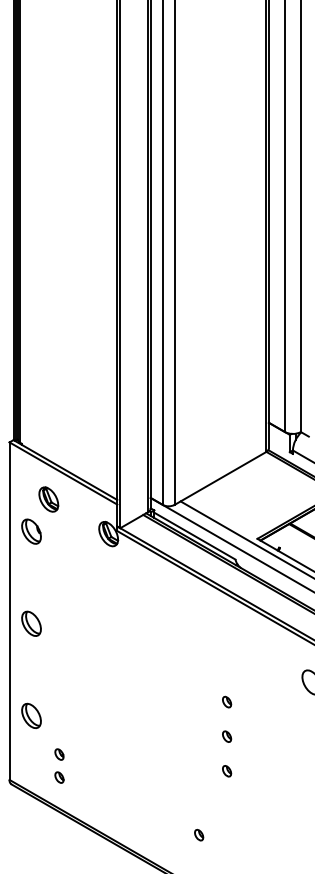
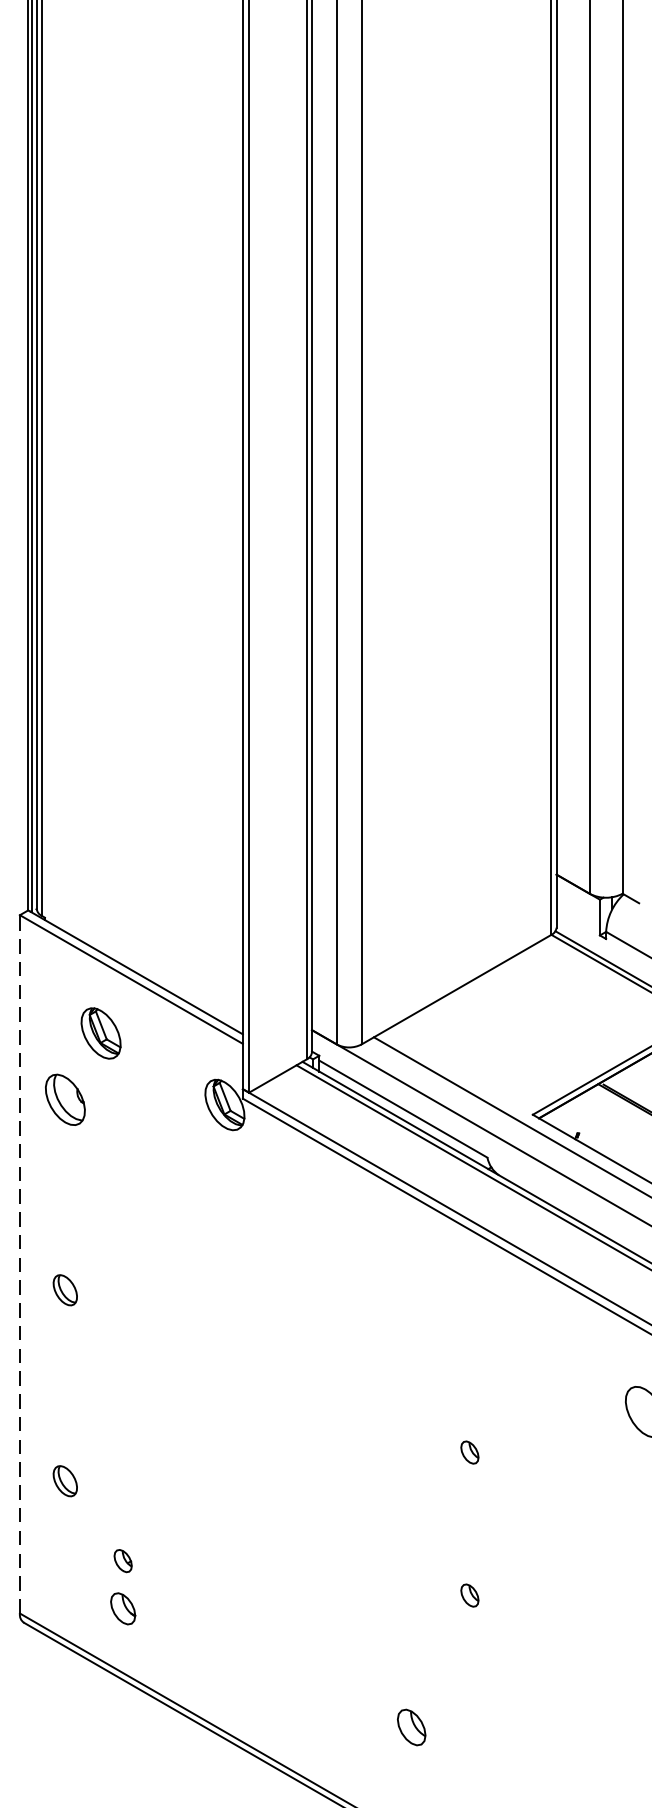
line: (9, 611) -> (19, 1265), solid -> dashed
part: (31, 623) -> (65, 1289), size x0.6
part: (31, 715) -> (65, 1480), size x0.6
part: (227, 736) -> (470, 1523), removed
part: (59, 777) -> (123, 1608), size x1.4
part: (199, 835) -> (412, 1728), size x1.6

